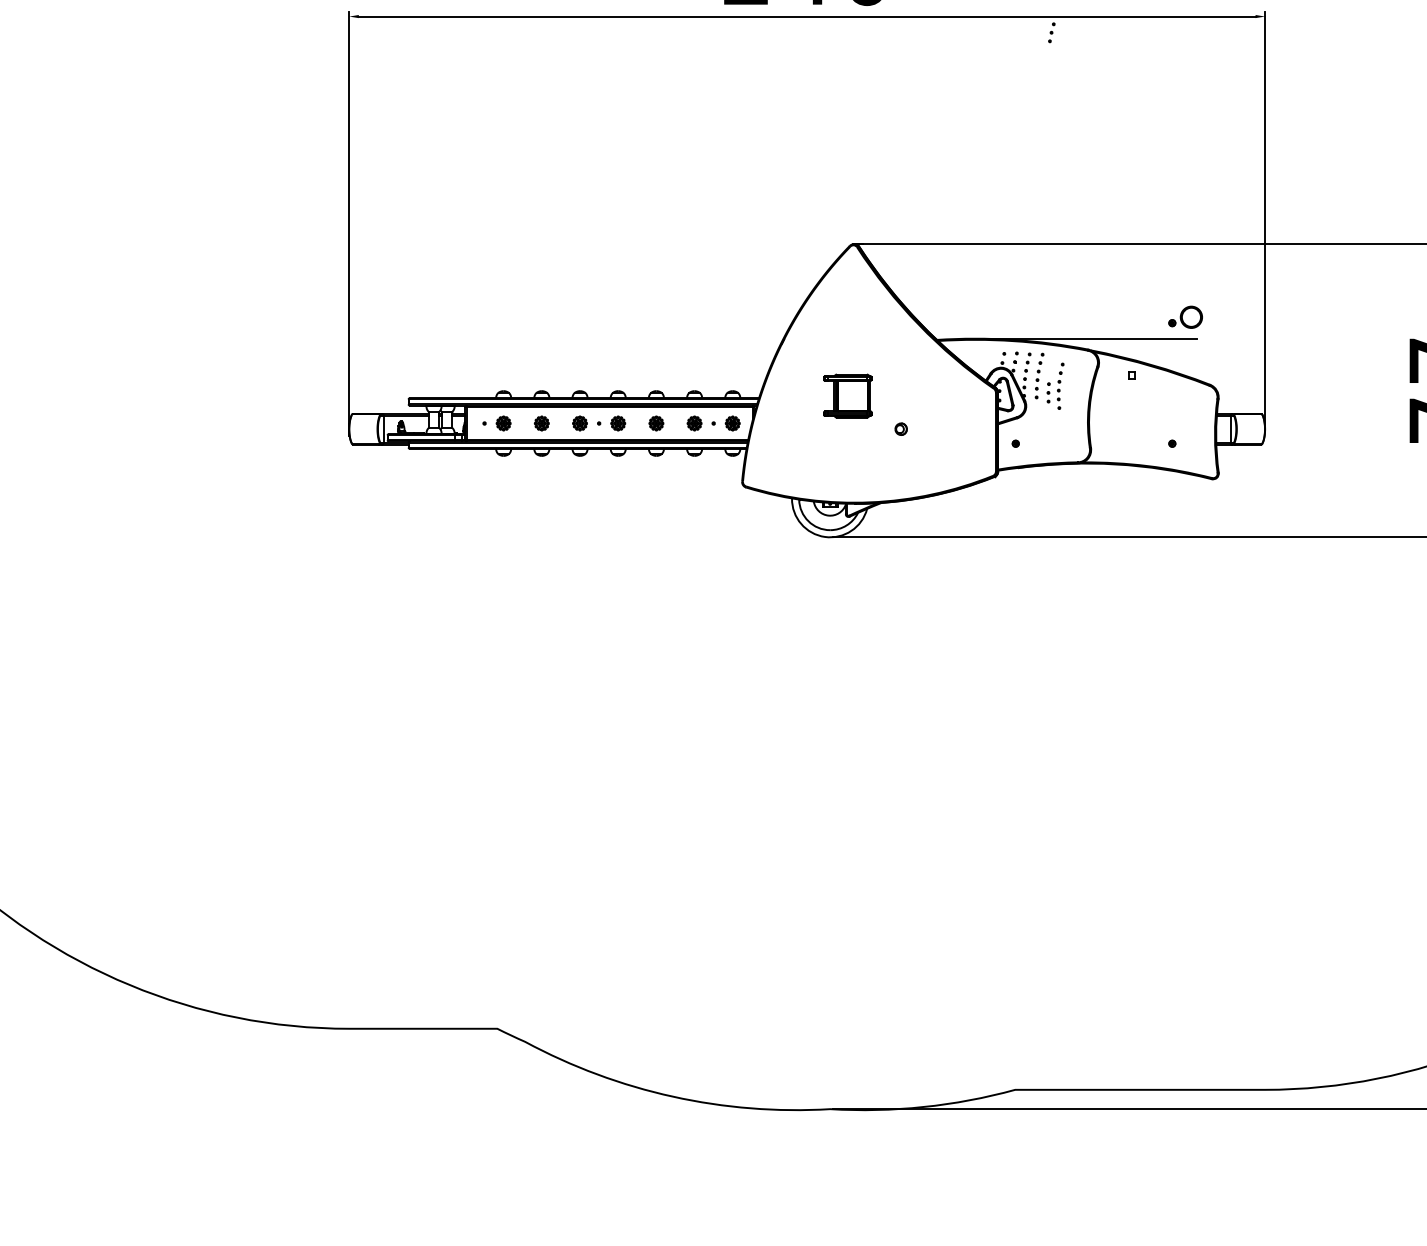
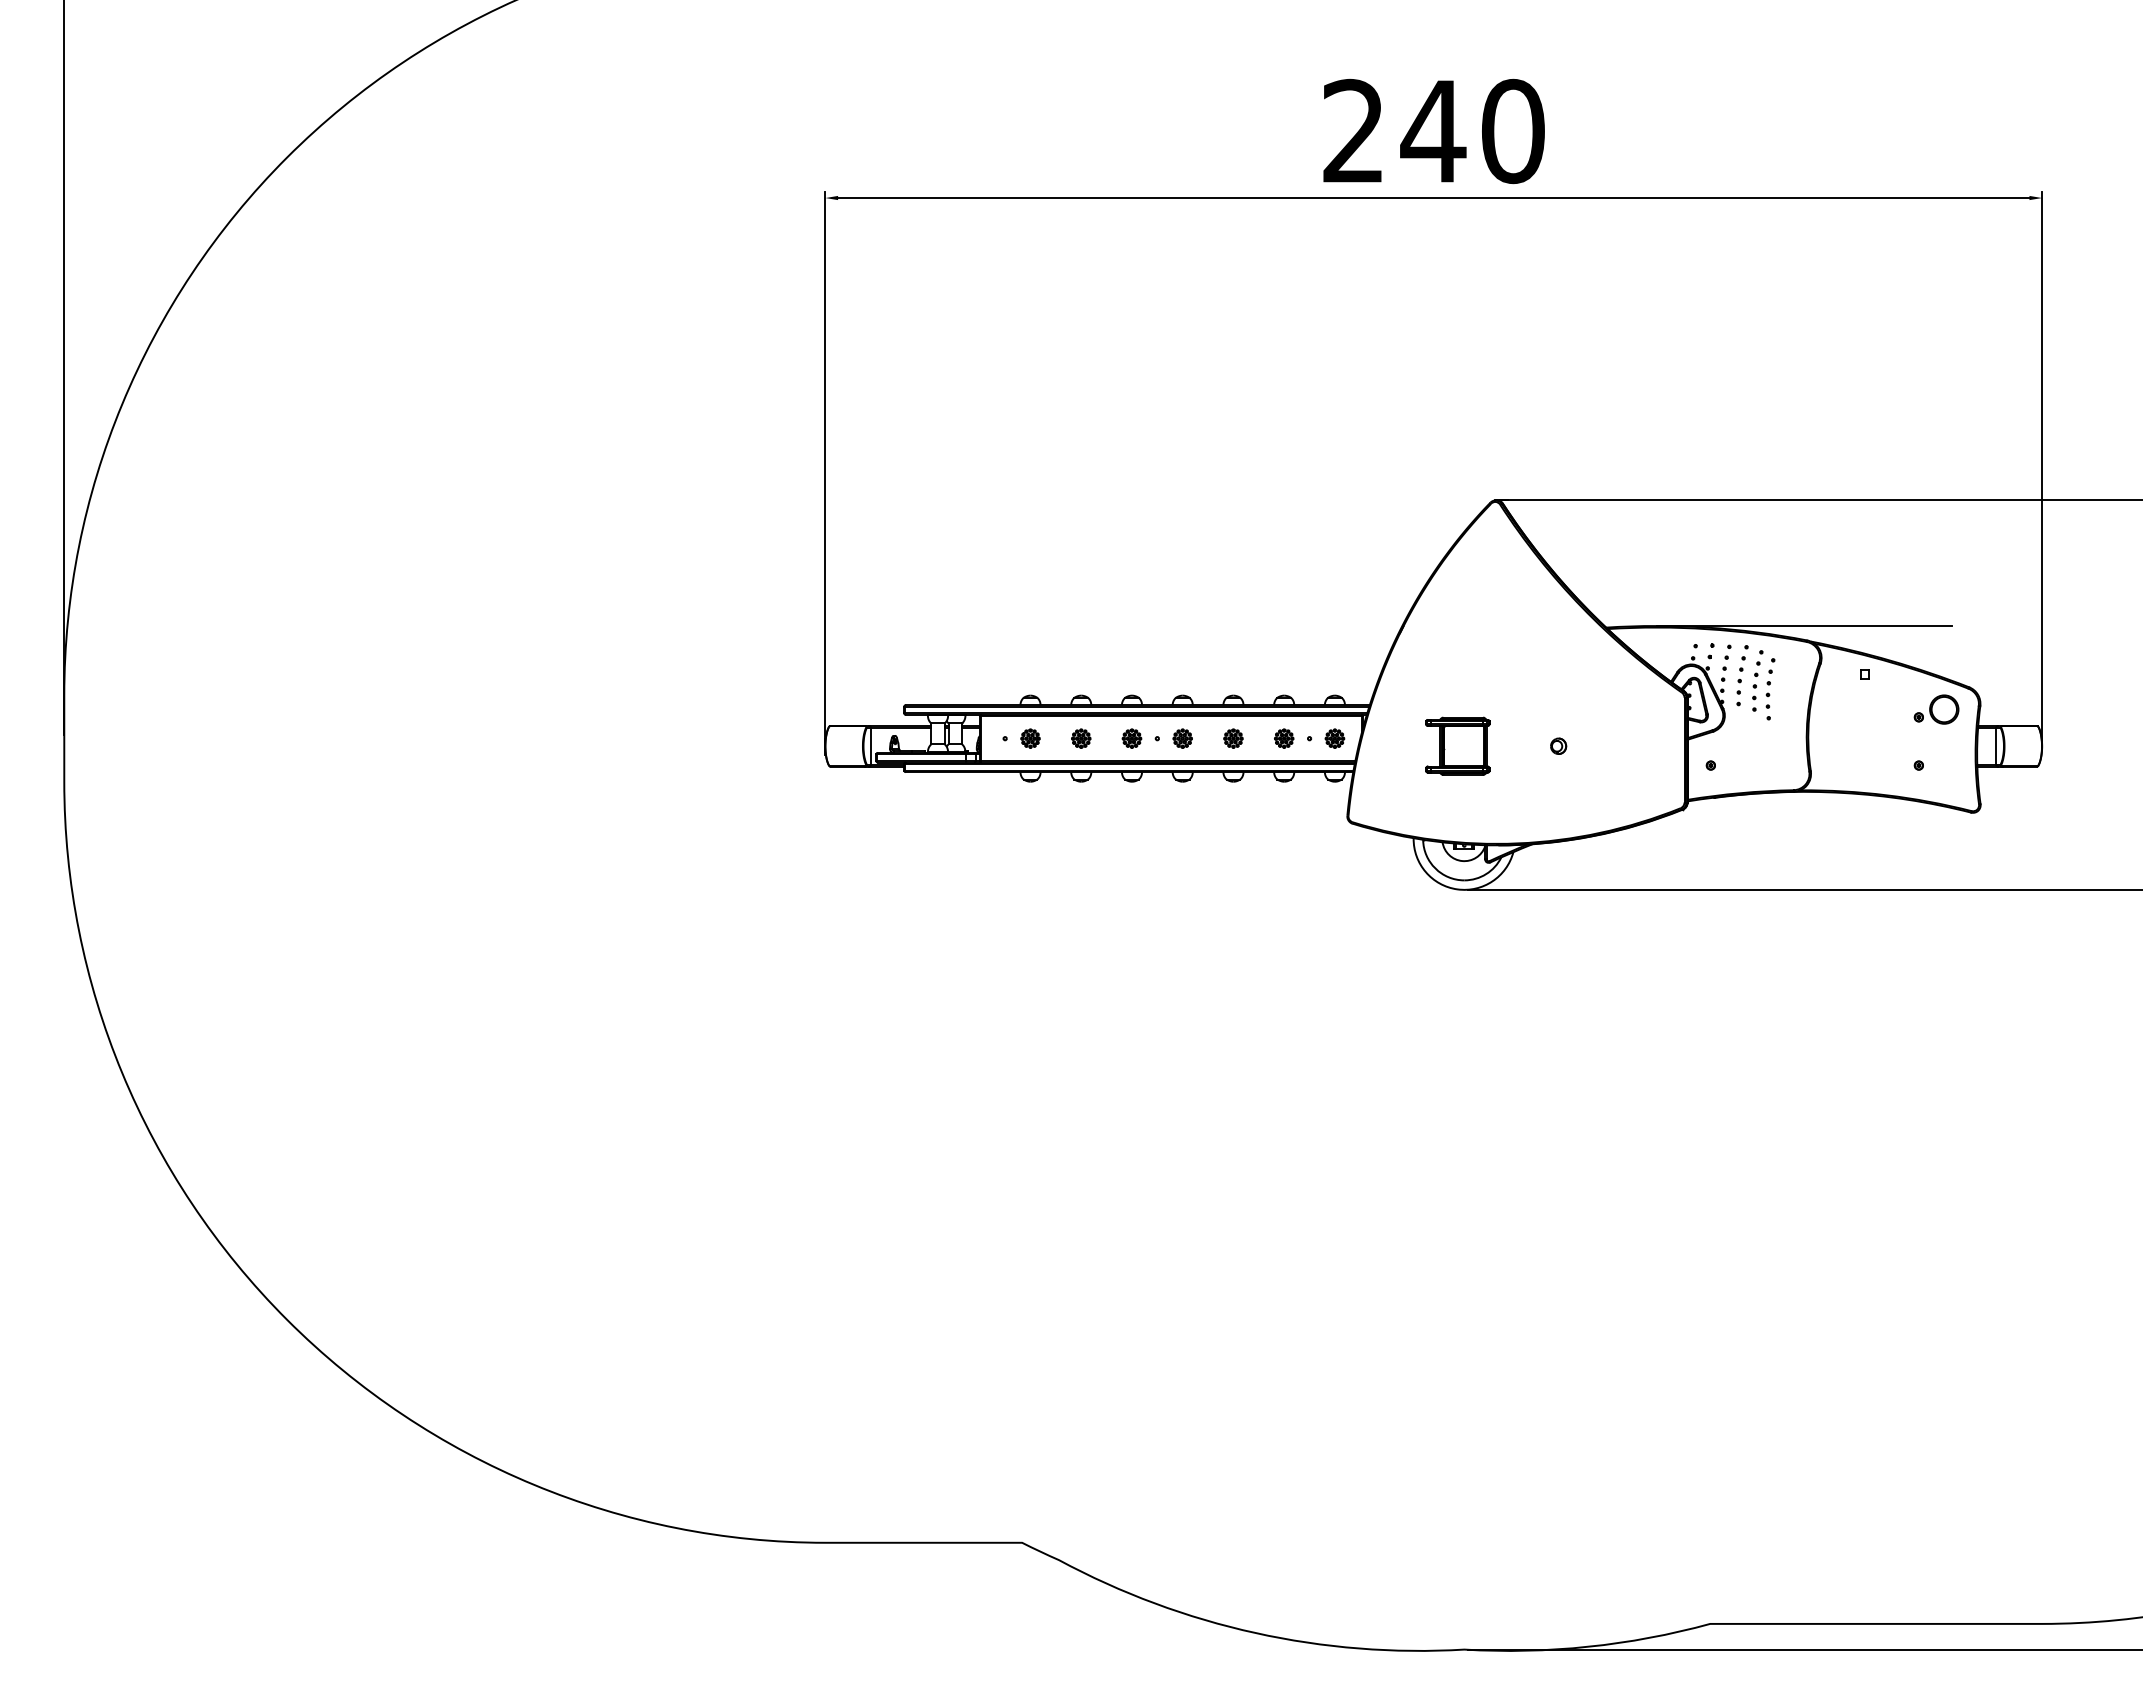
part: (1051, 32) -> (1758, 663), moved
part: (1185, 317) -> (1936, 709), moved
part: (847, 395) -> (1457, 745), moved

